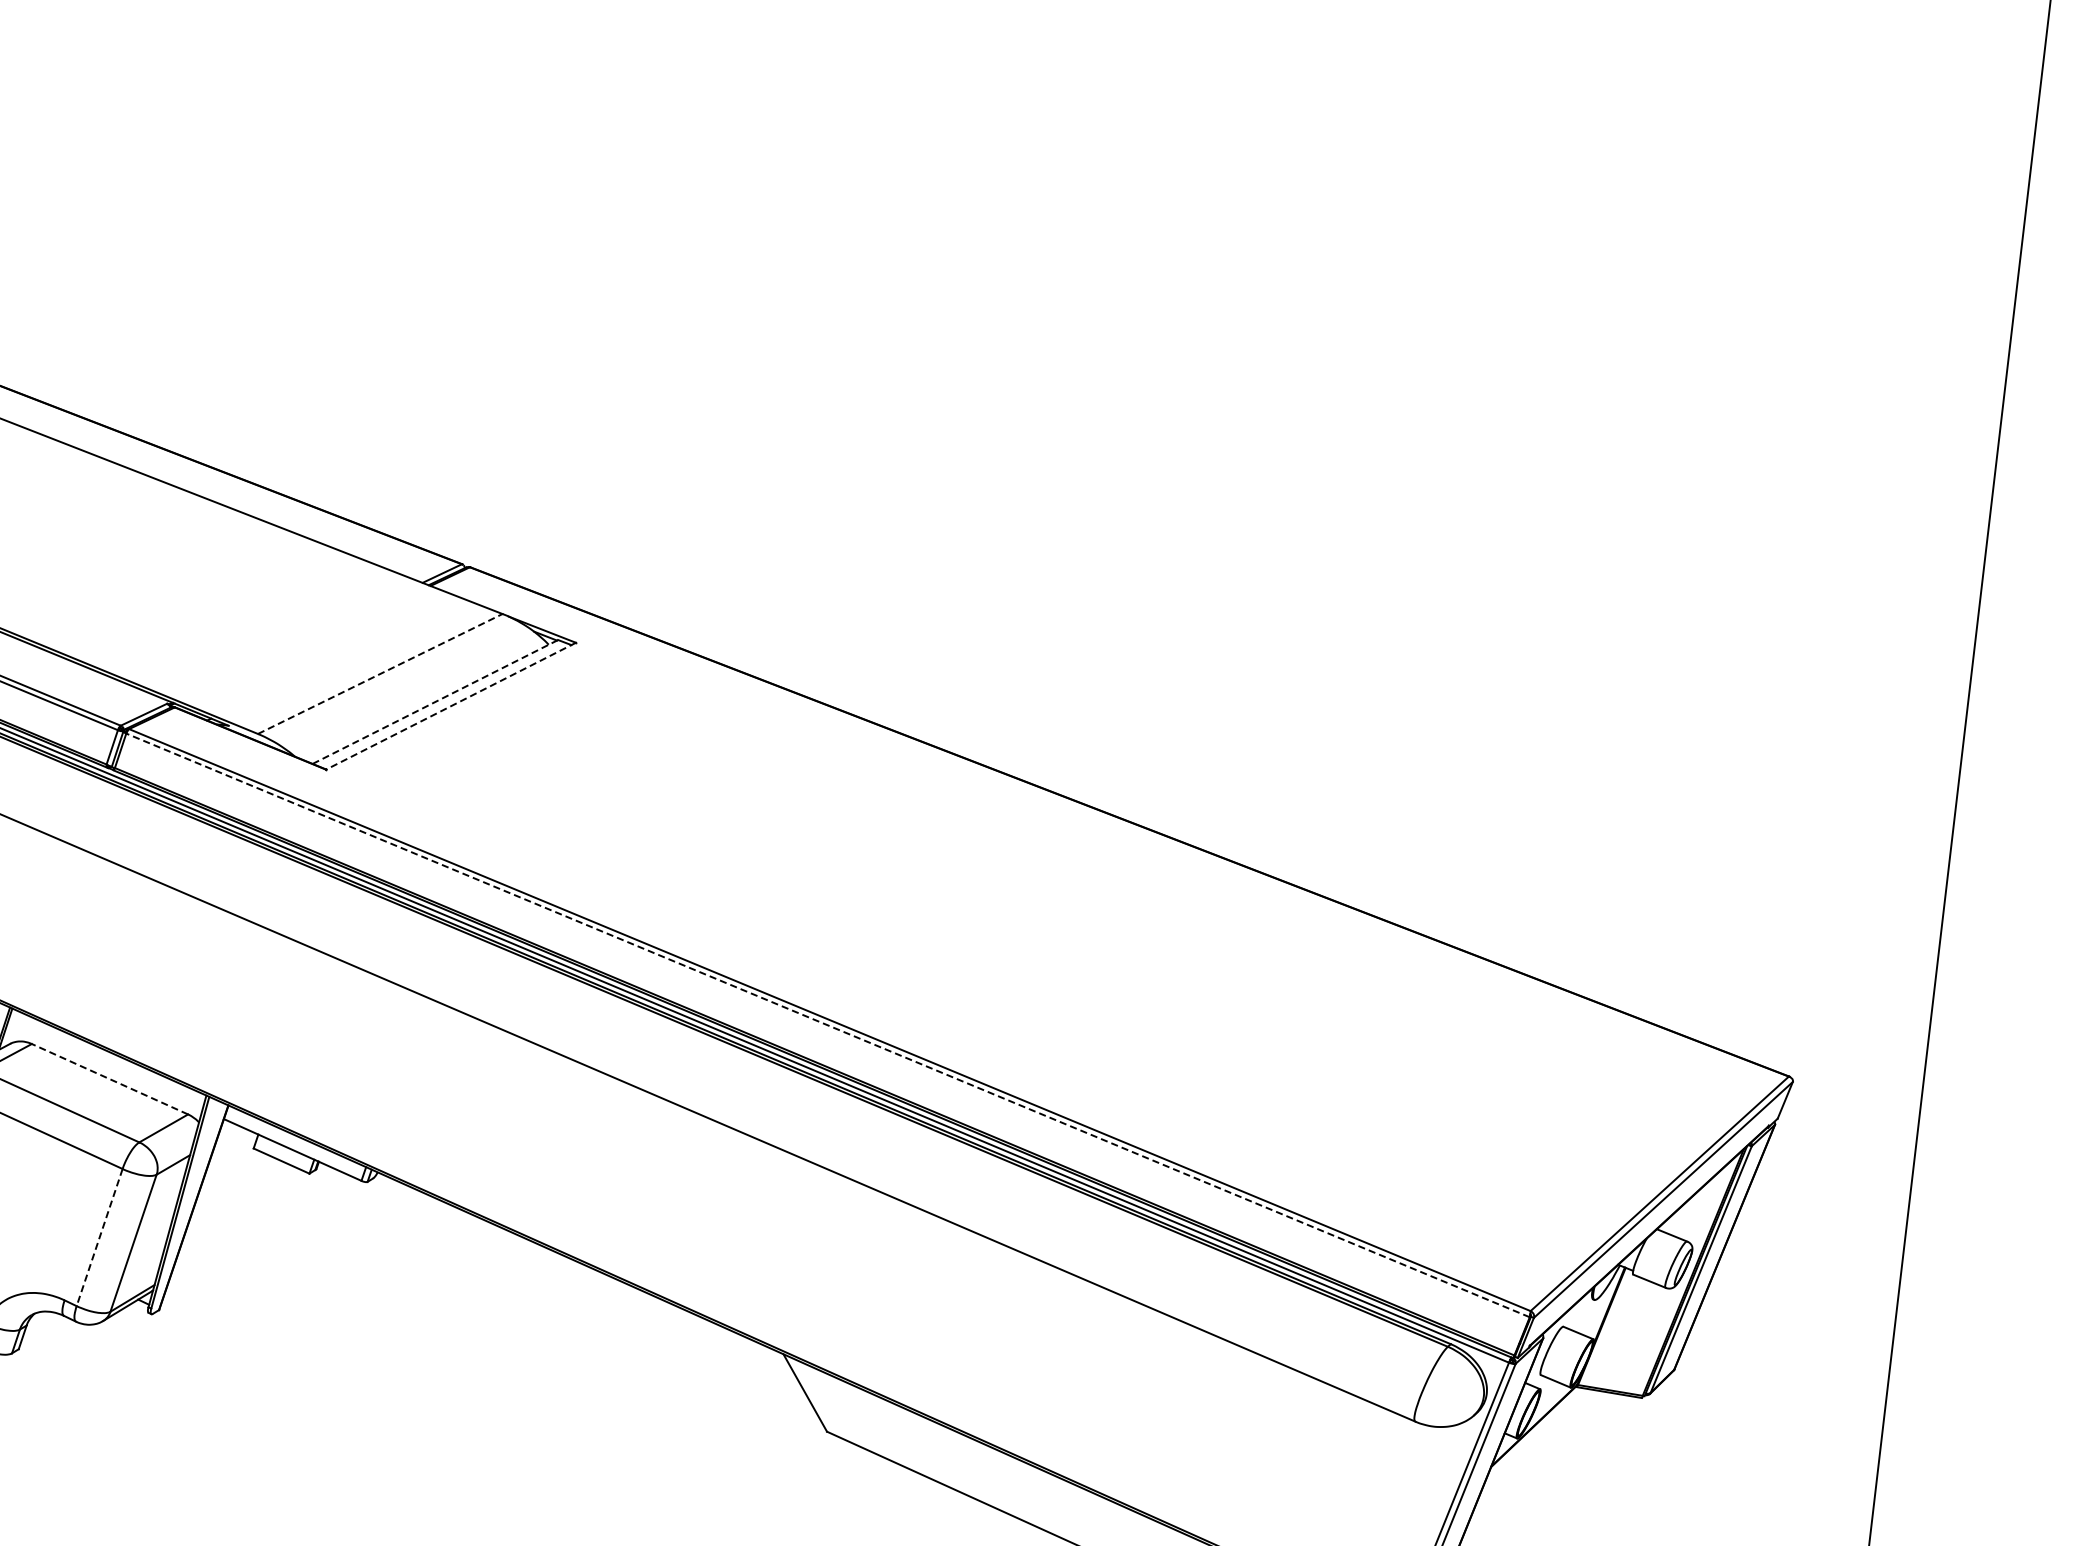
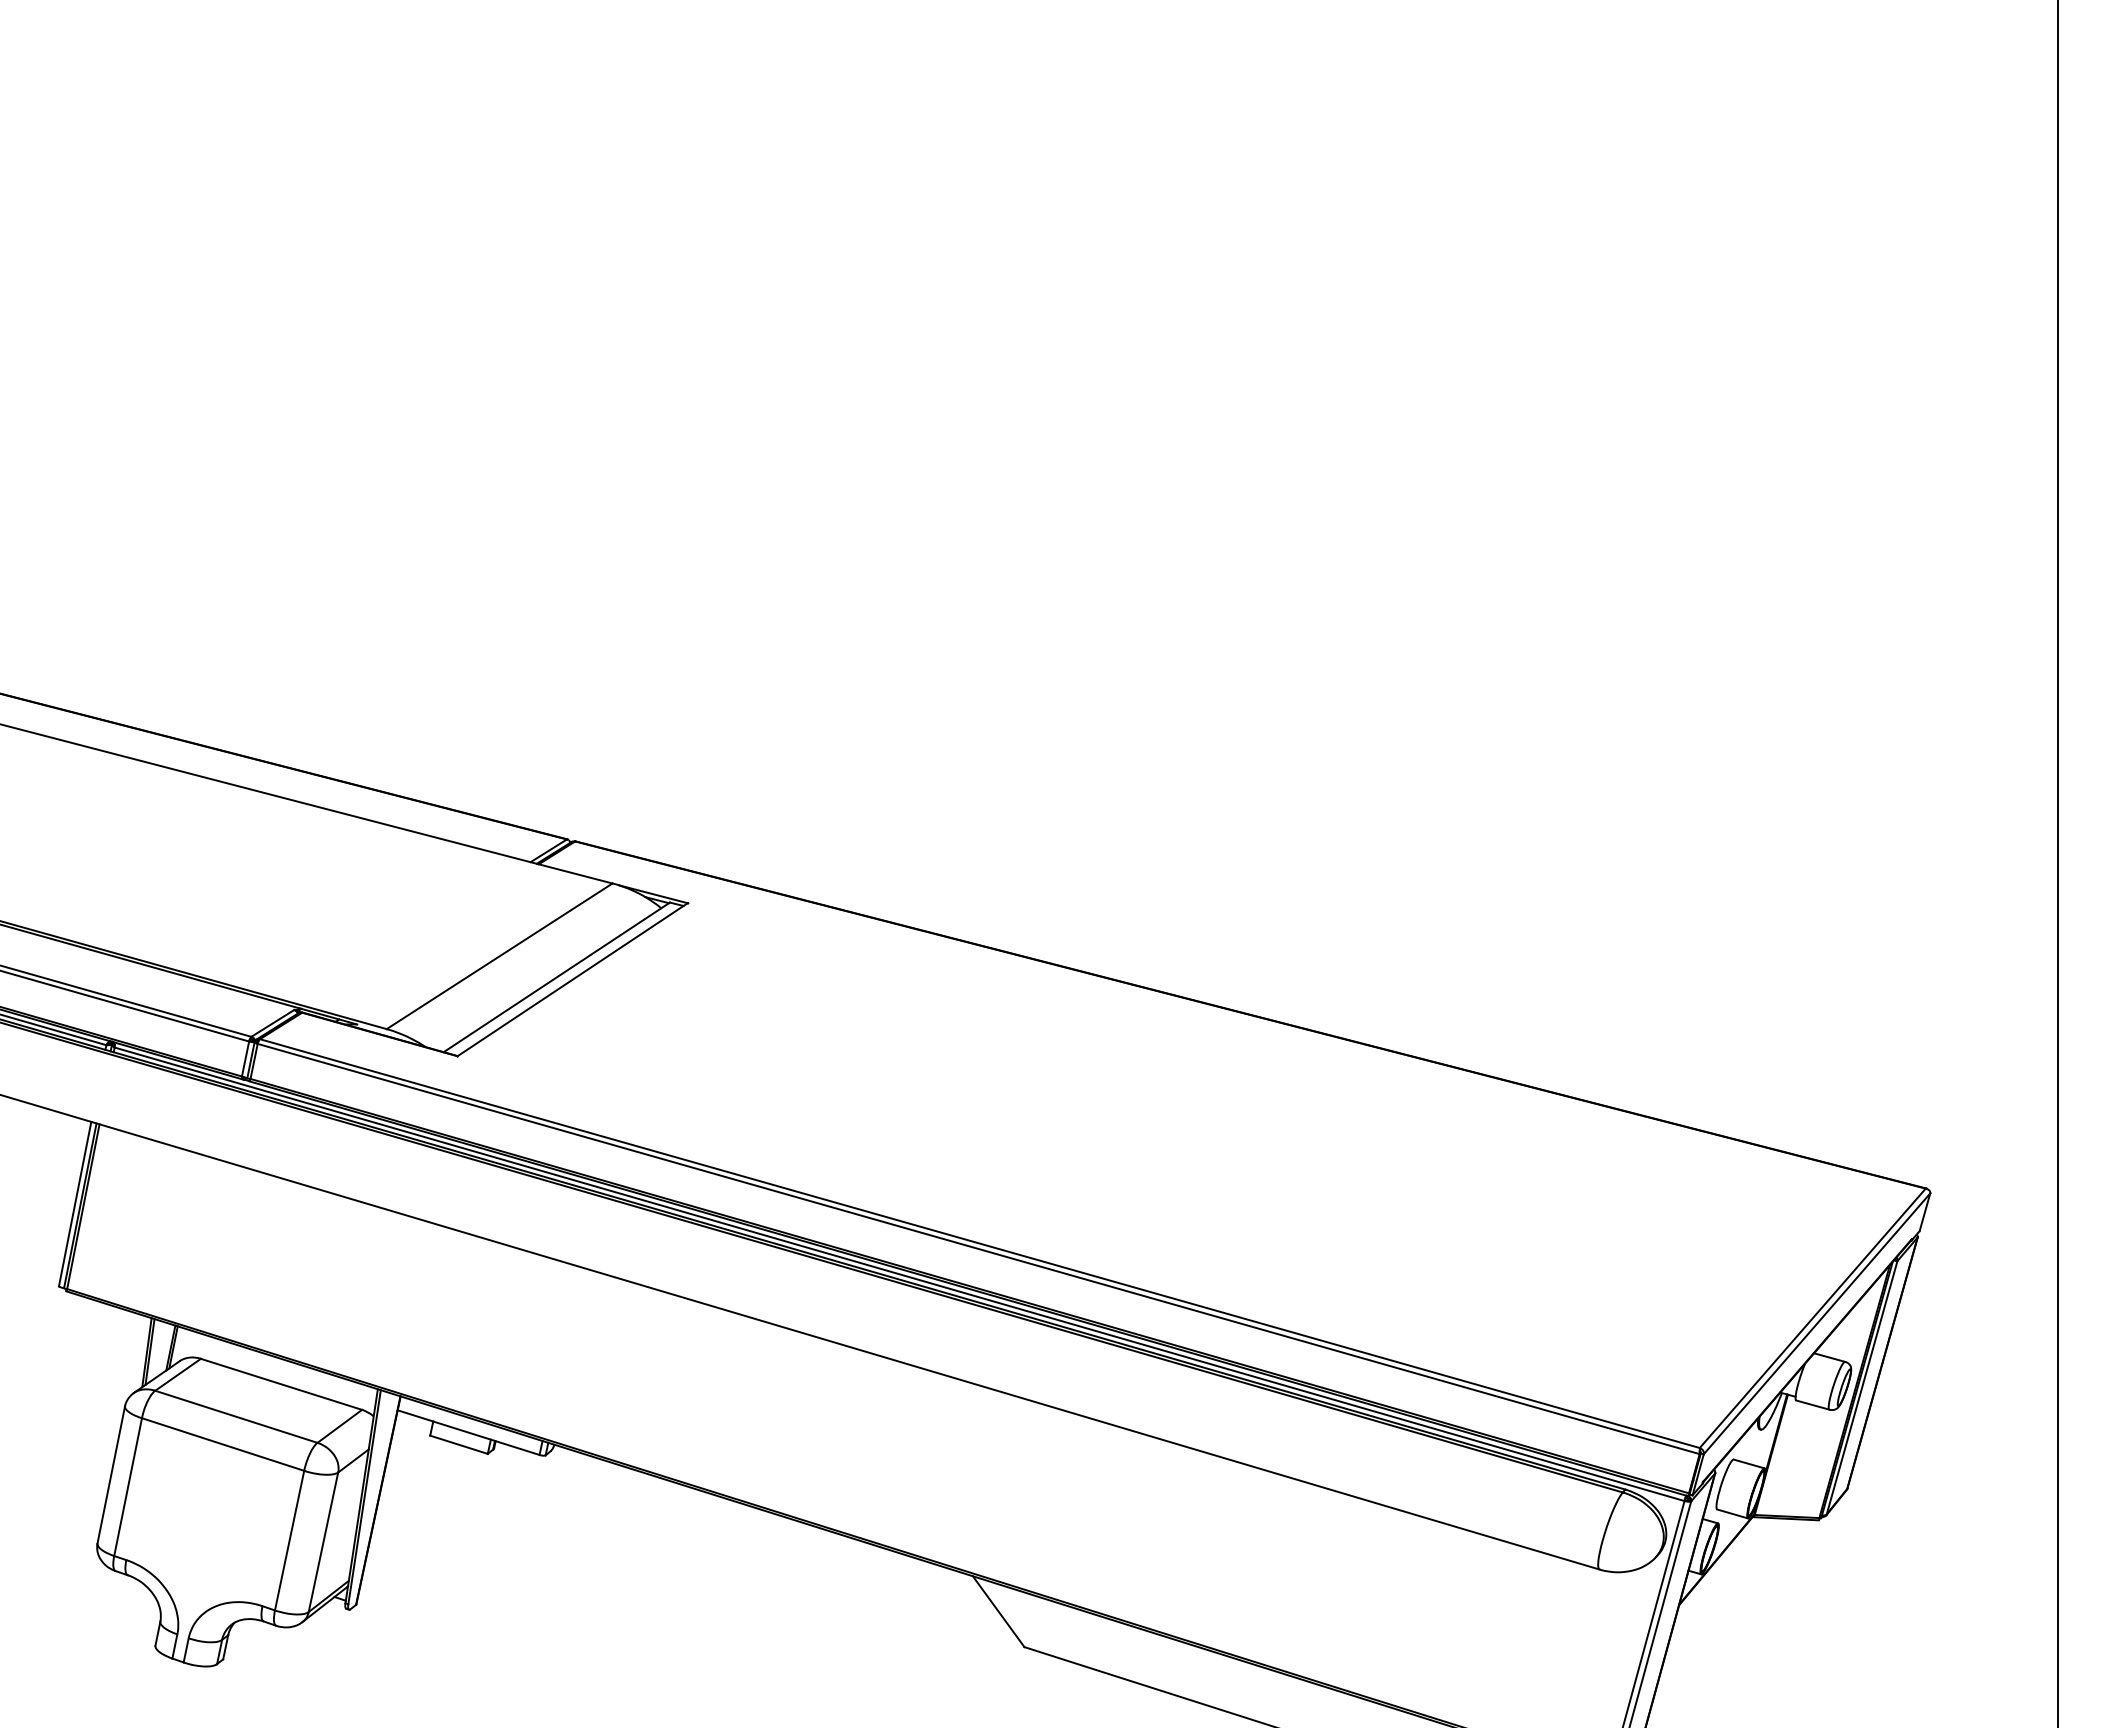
line: (381, 674) -> (500, 956), dashed -> solid
line: (435, 702) -> (556, 977), dashed -> solid
line: (450, 705) -> (572, 979), dashed -> solid
line: (827, 1025) -> (978, 1249), dashed -> solid
line: (109, 1079) -> (281, 1384), dashed -> solid
line: (99, 1238) -> (289, 1541), dashed -> solid

